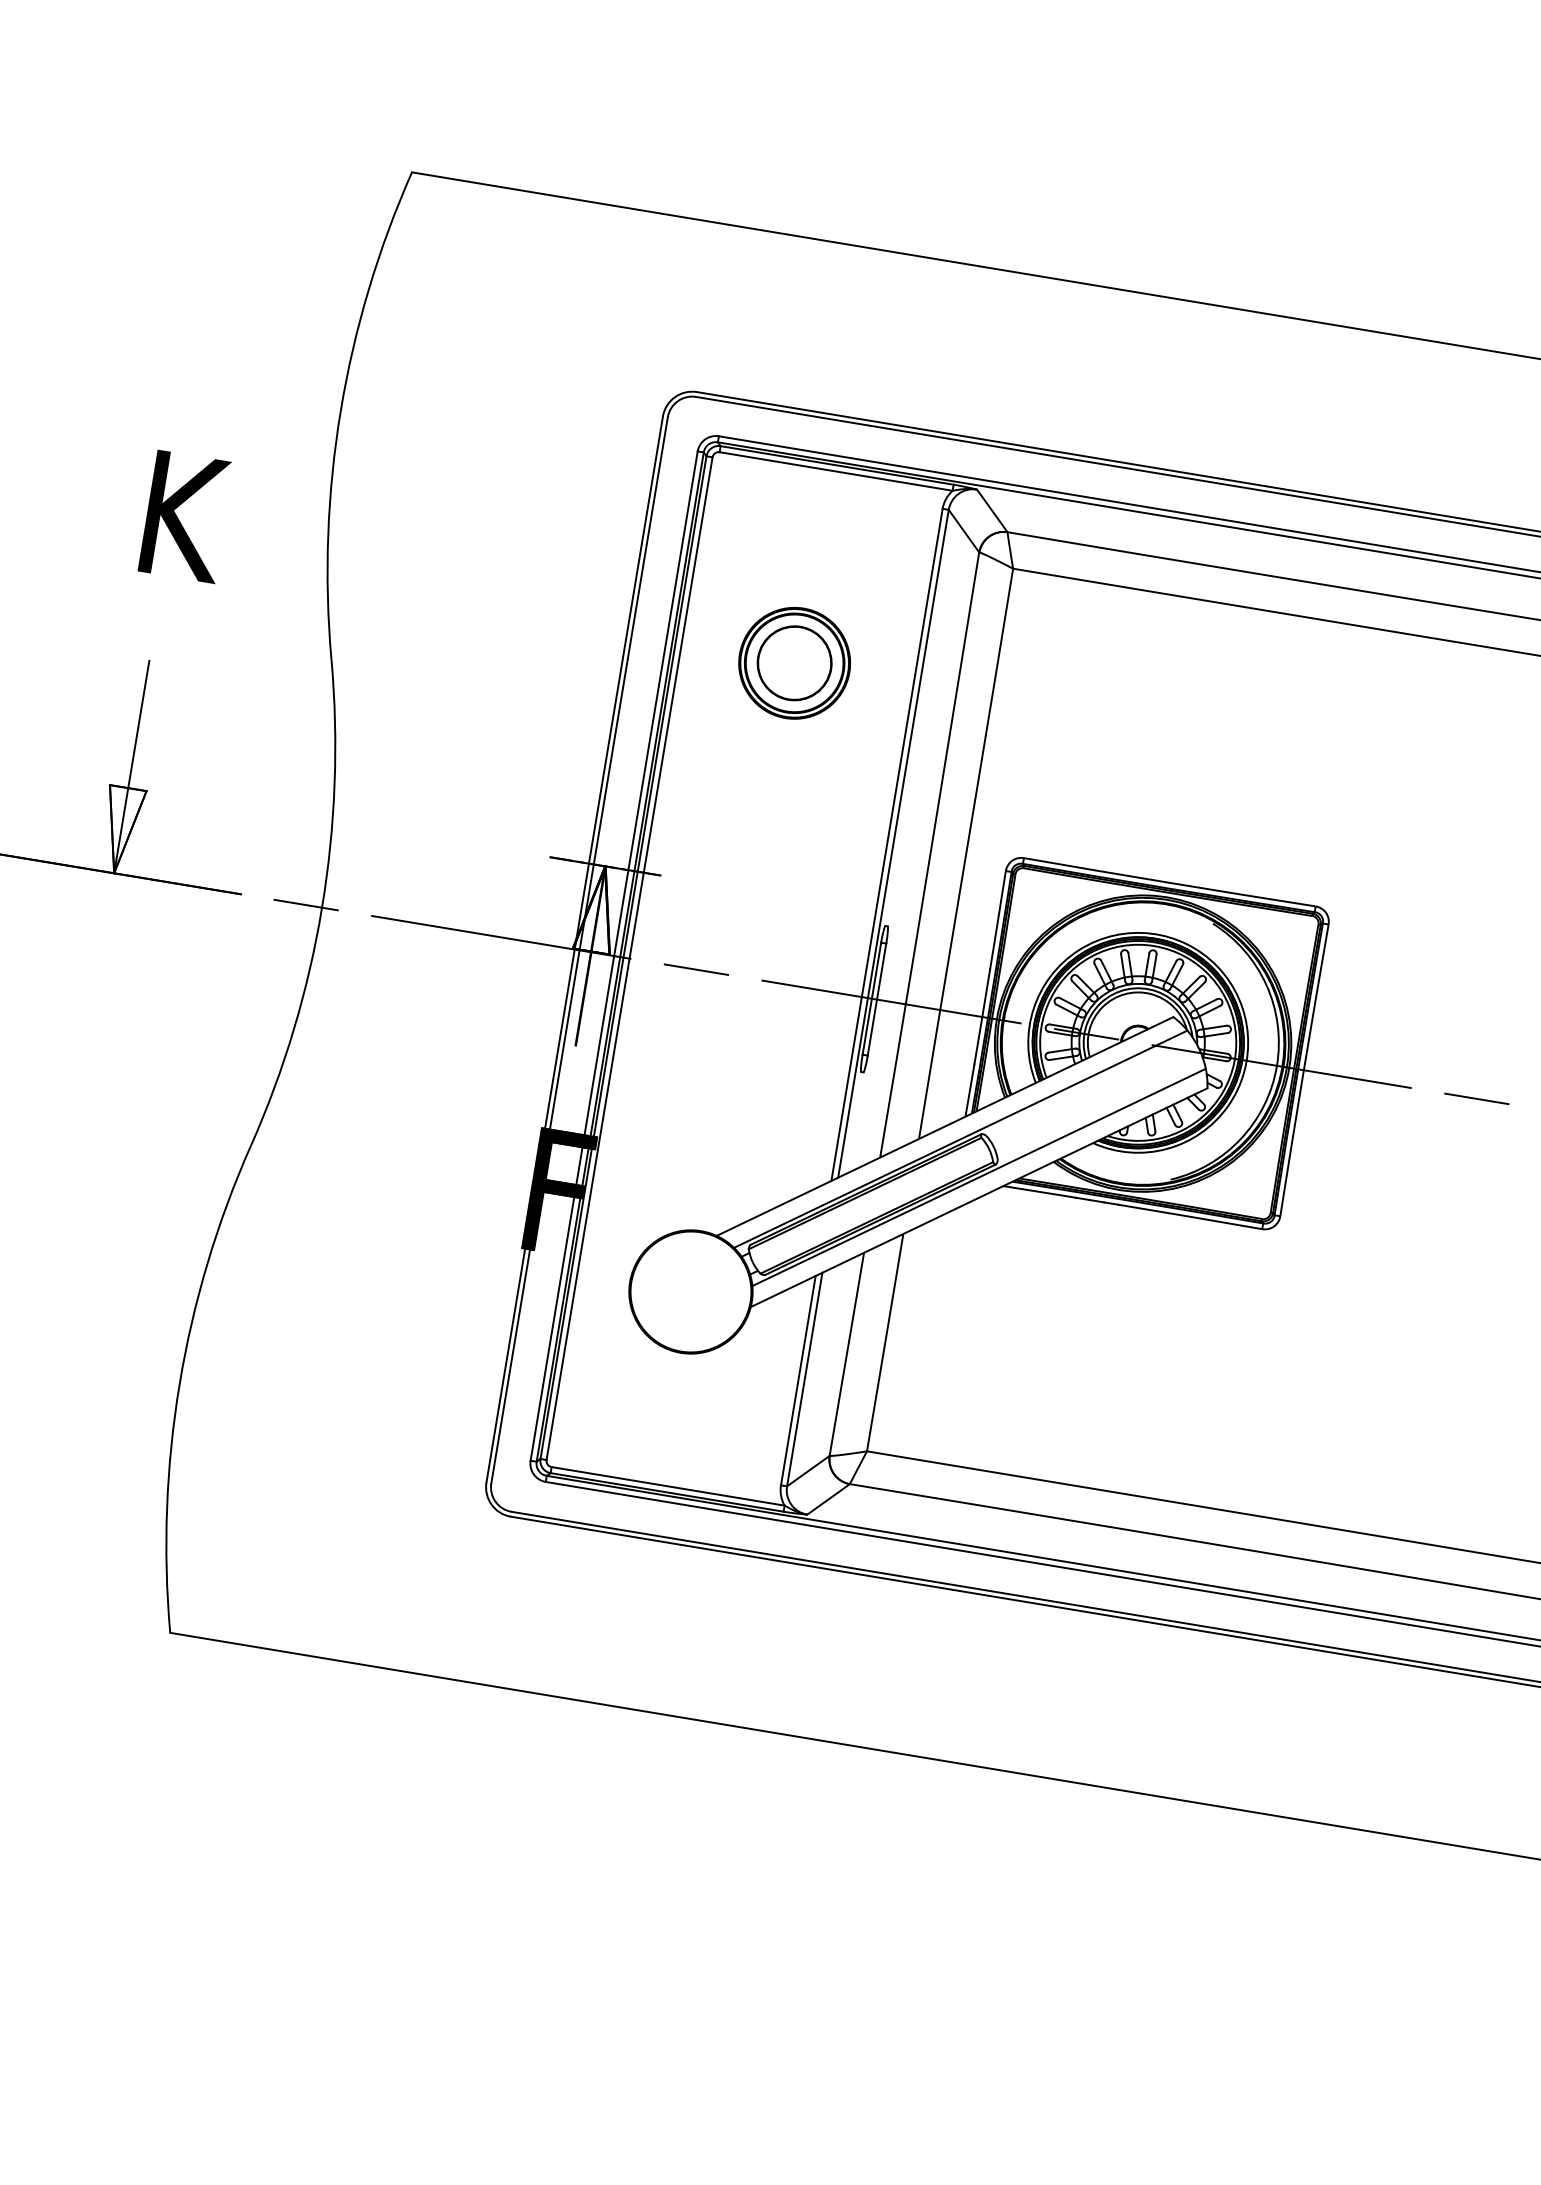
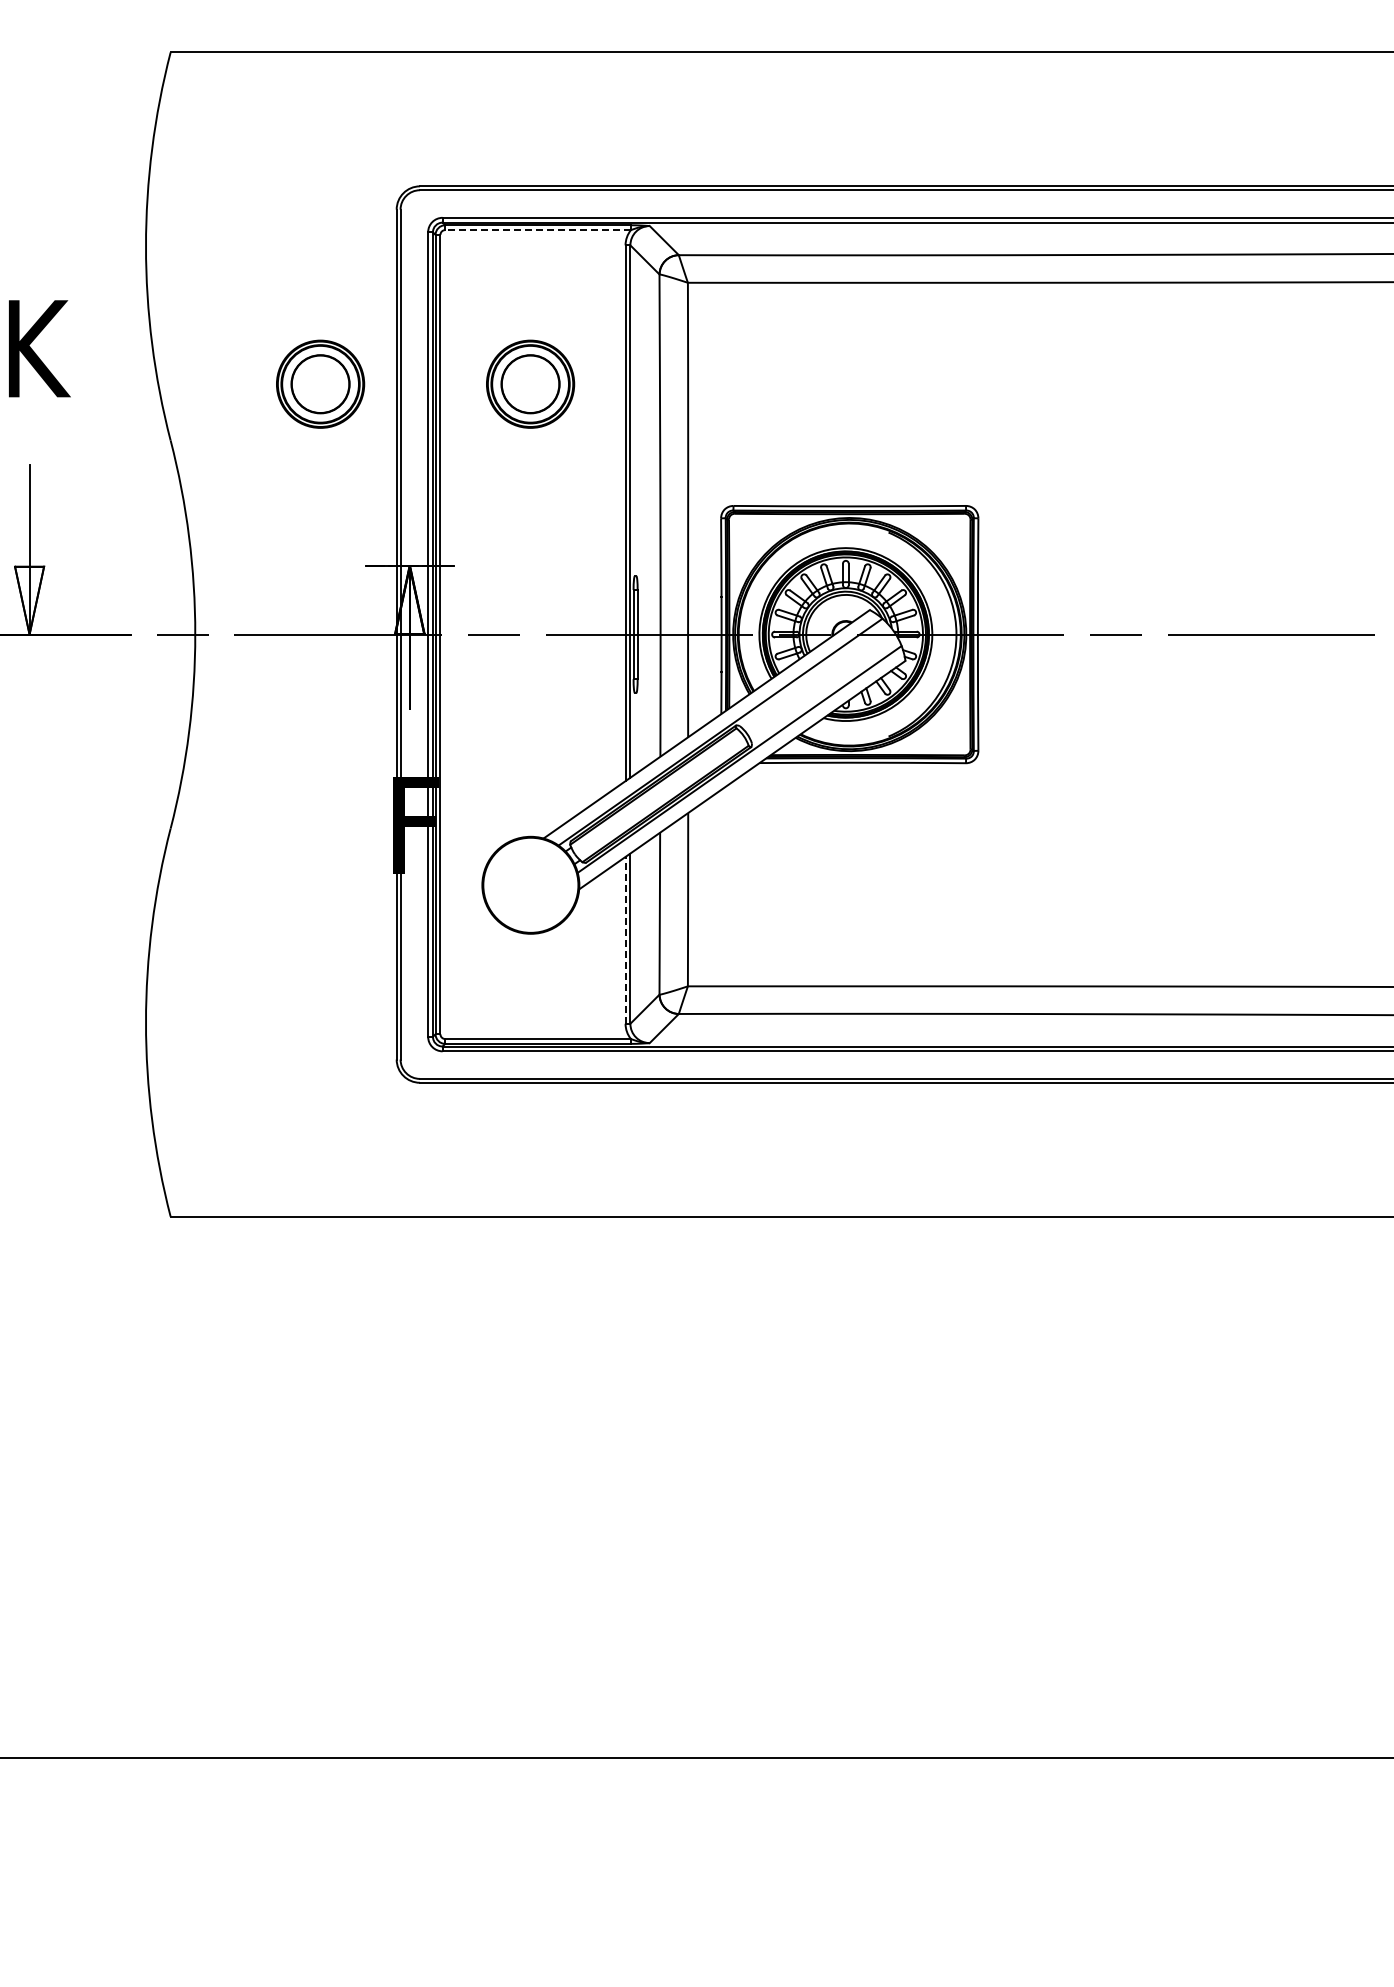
line: (836, 472) -> (538, 230), solid -> dashed
part: (531, 618) -> (320, 383), added
line: (798, 1379) -> (625, 939), solid -> dashed

